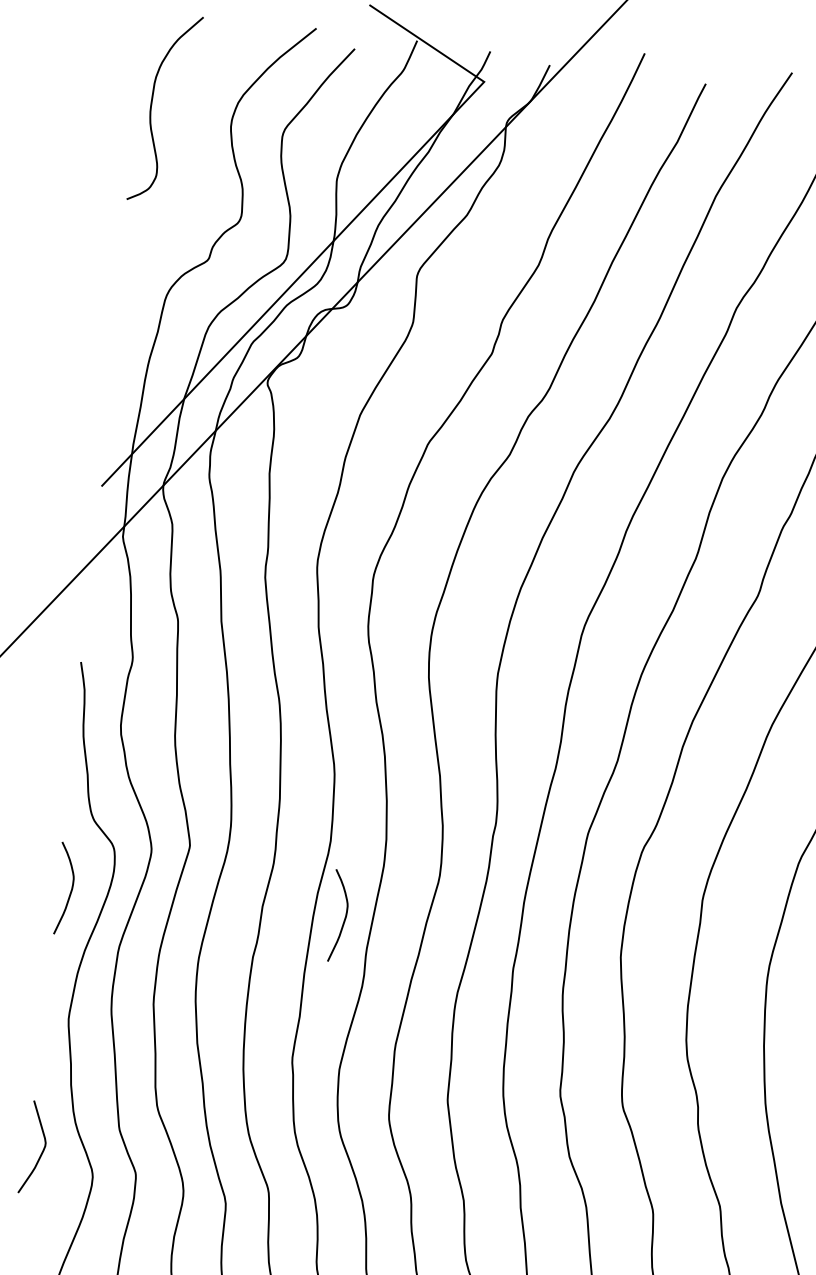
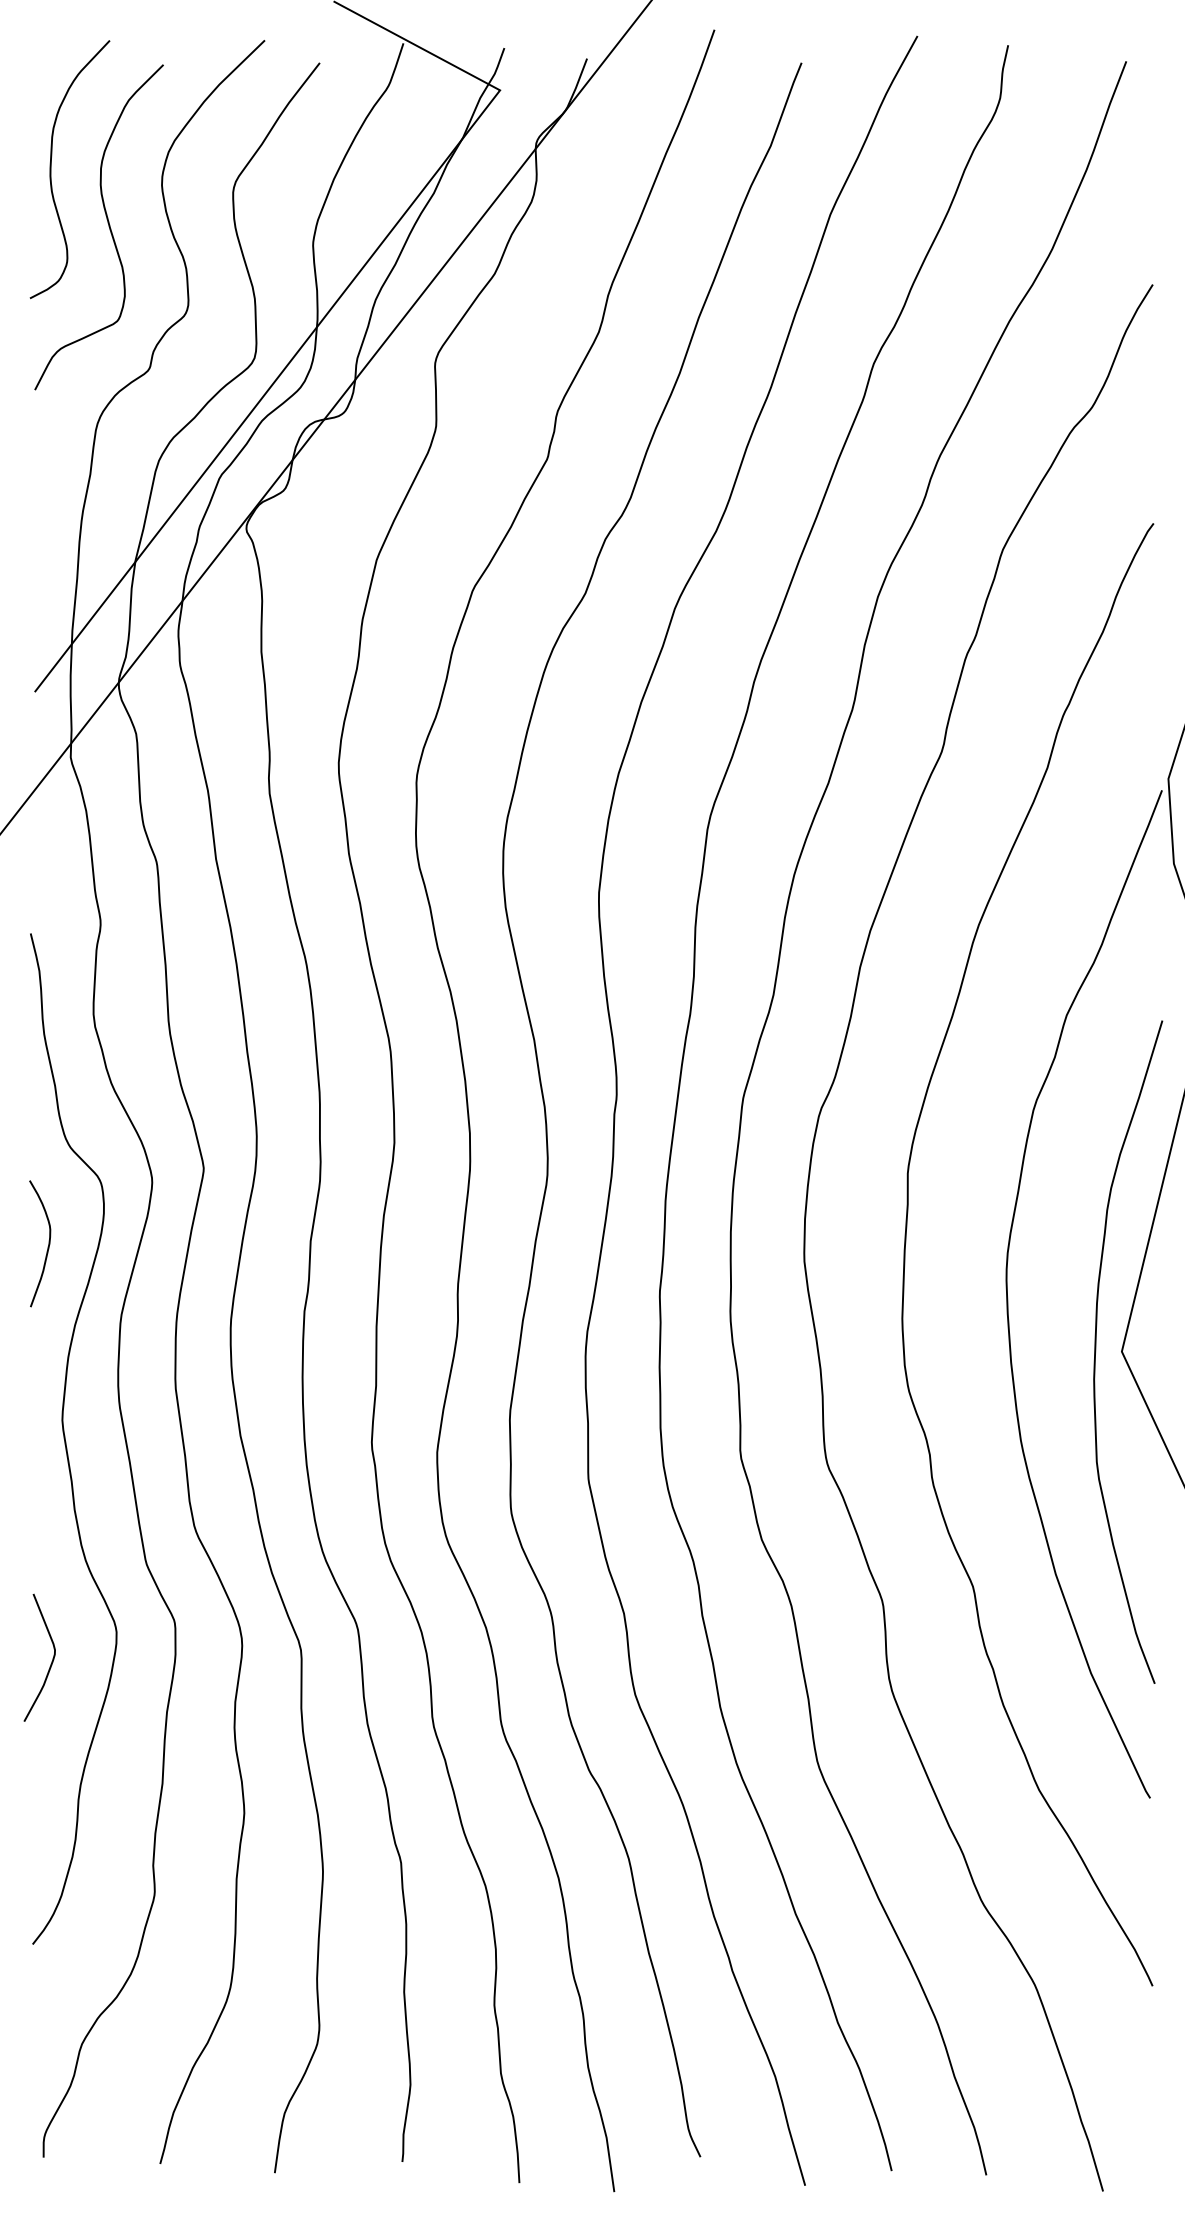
curve: (188, 150) -> (107, 223), added
curve: (344, 918) -> (423, 1246), removed
curve: (42, 1151) -> (51, 1661), moved

